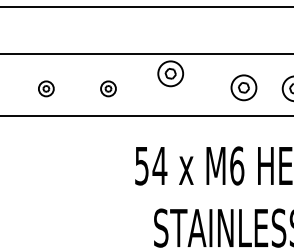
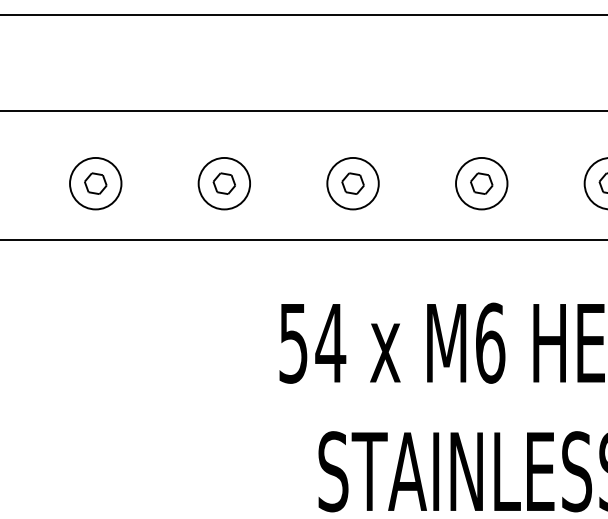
part: (170, 73) -> (352, 182), moved
part: (243, 87) -> (480, 182), moved
part: (46, 88) -> (96, 182), size x1.67
part: (108, 88) -> (224, 182), size x1.67

